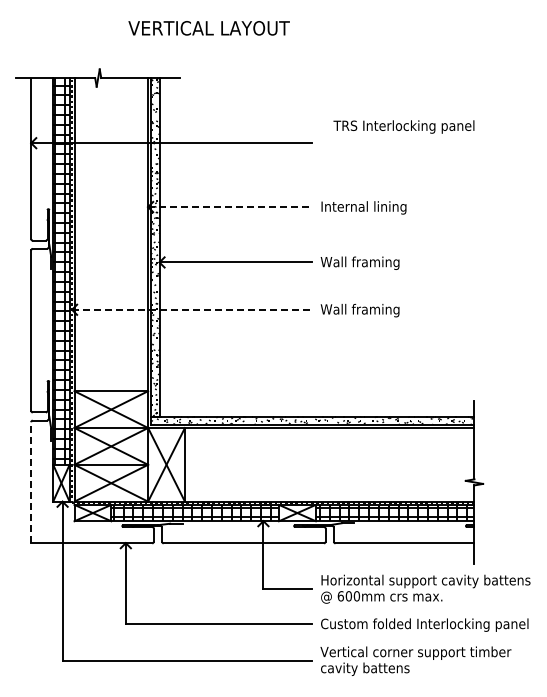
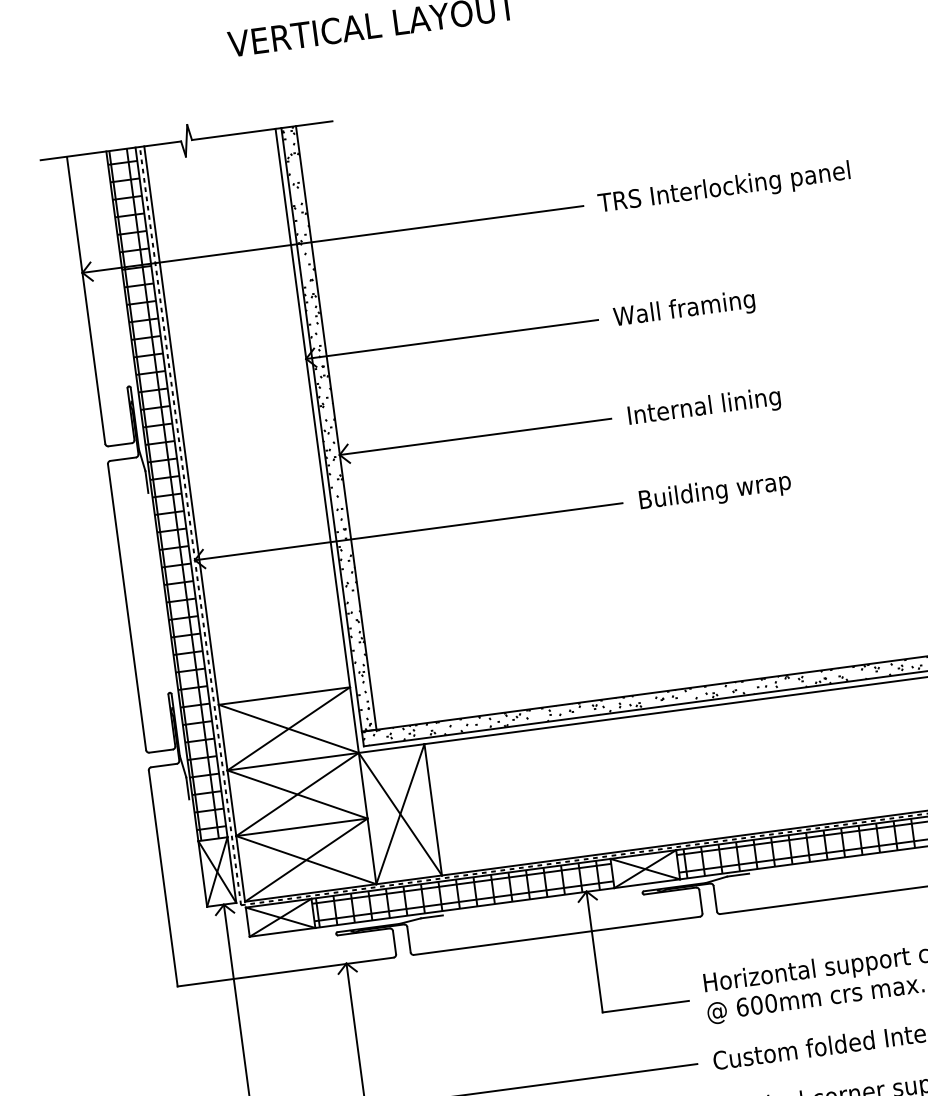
text: (403, 126) -> (723, 187), moved
line: (229, 207) -> (451, 340), dashed -> solid
text: (363, 207) -> (690, 308), Internal lining -> Wall framing
text: (363, 262) -> (703, 406), Wall framing -> Internal lining
line: (191, 309) -> (407, 531), dashed -> solid
text: (362, 310) -> (713, 492), Wall framing -> Building wrap
line: (31, 482) -> (163, 877), dashed -> solid

